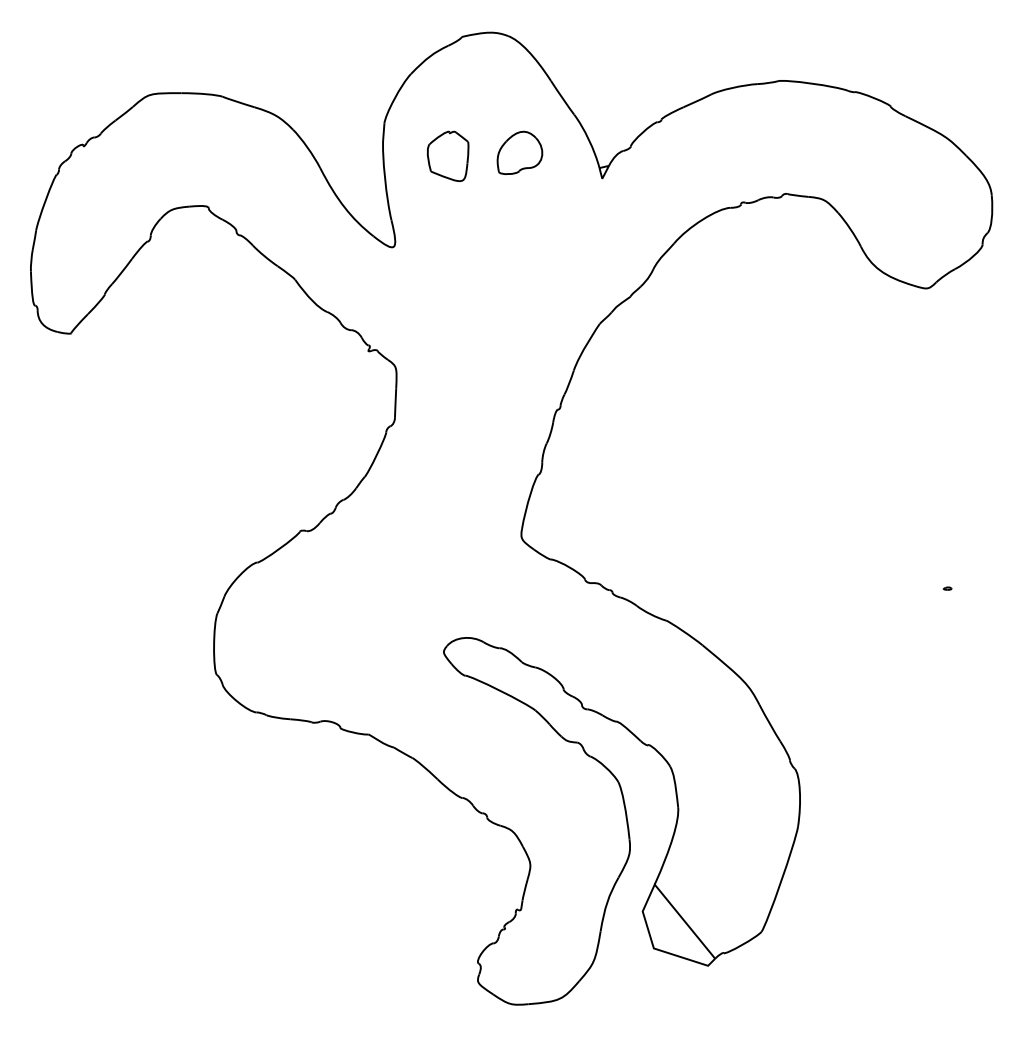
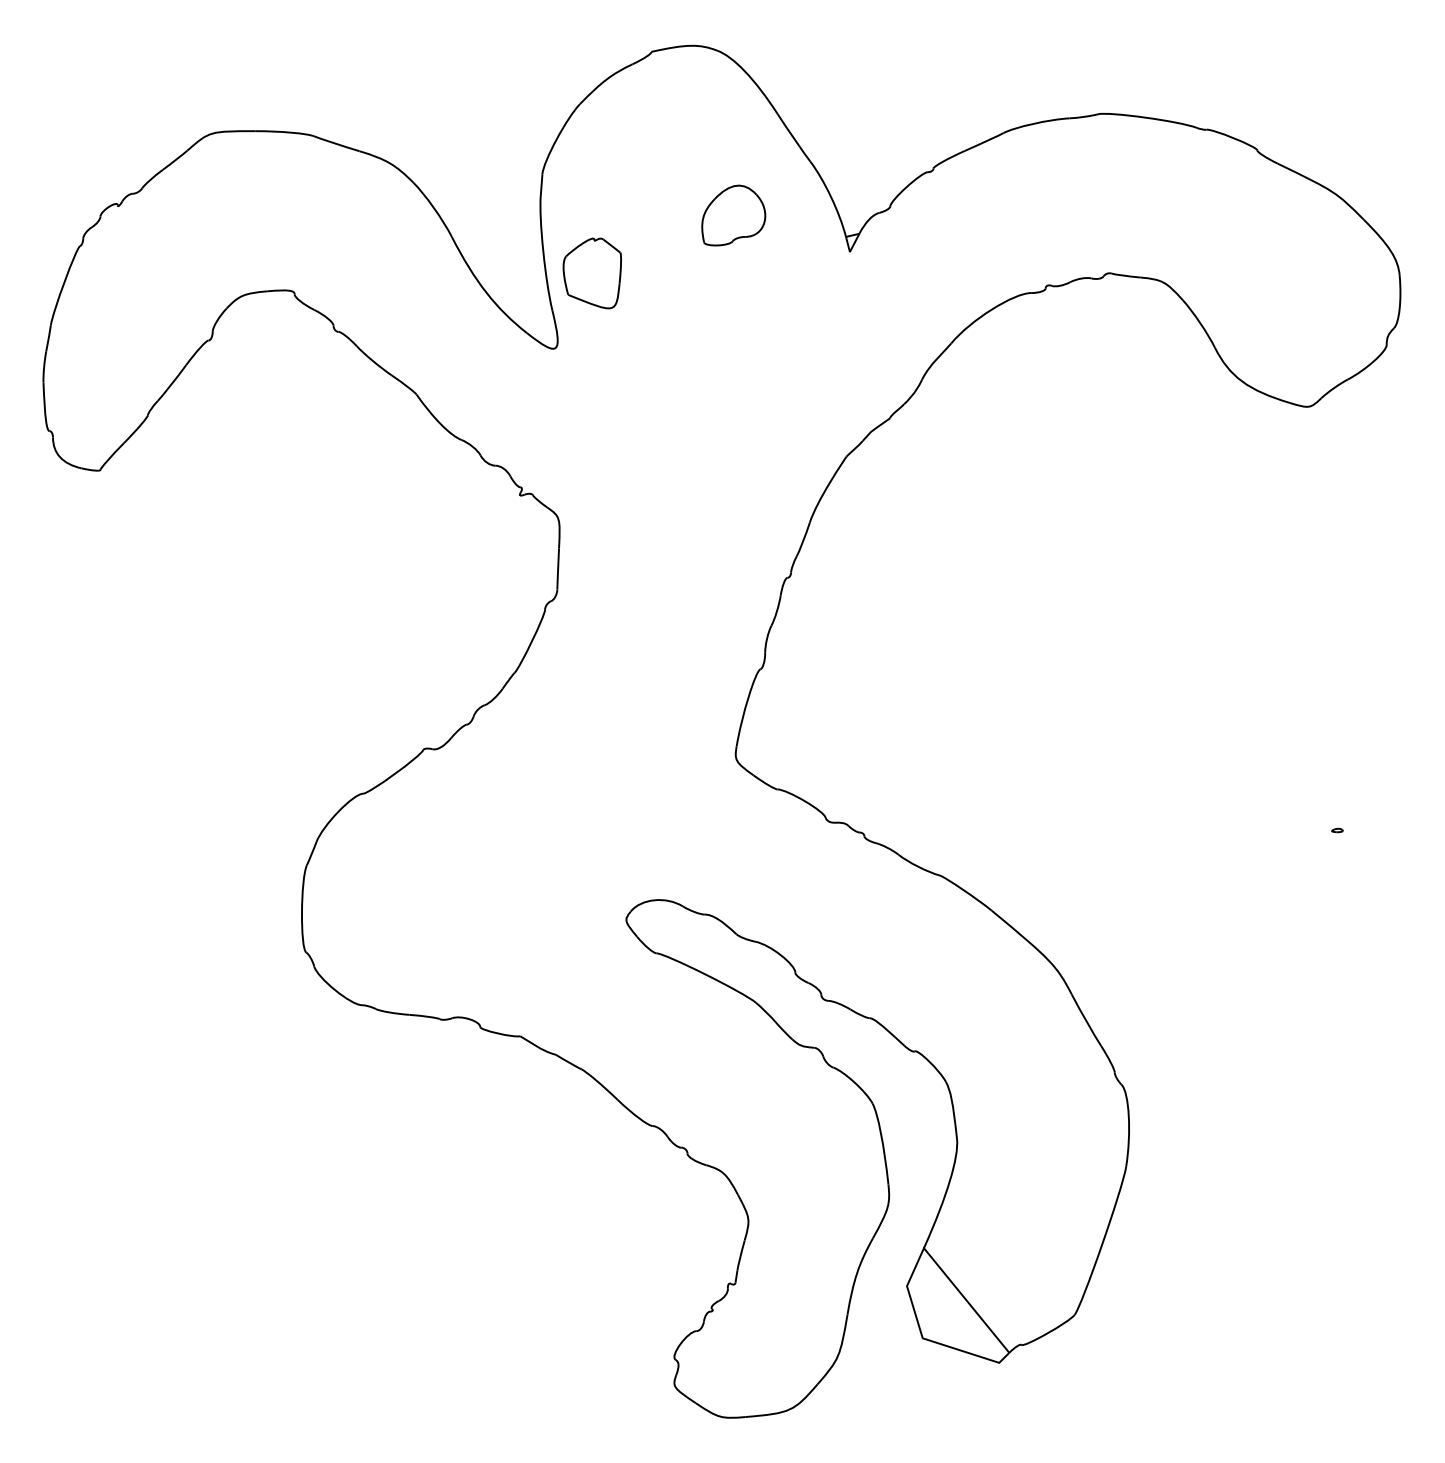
part: (447, 156) -> (591, 273), moved

